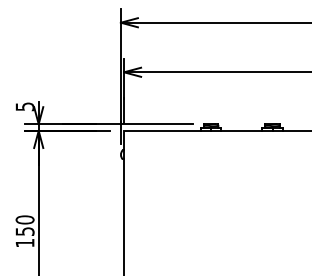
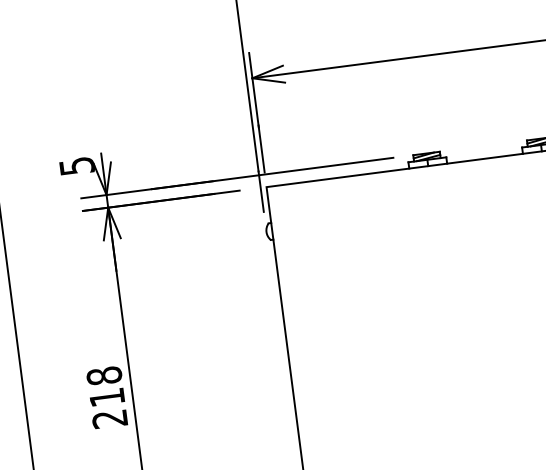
text: (24, 231) -> (106, 397), 150 -> 218

